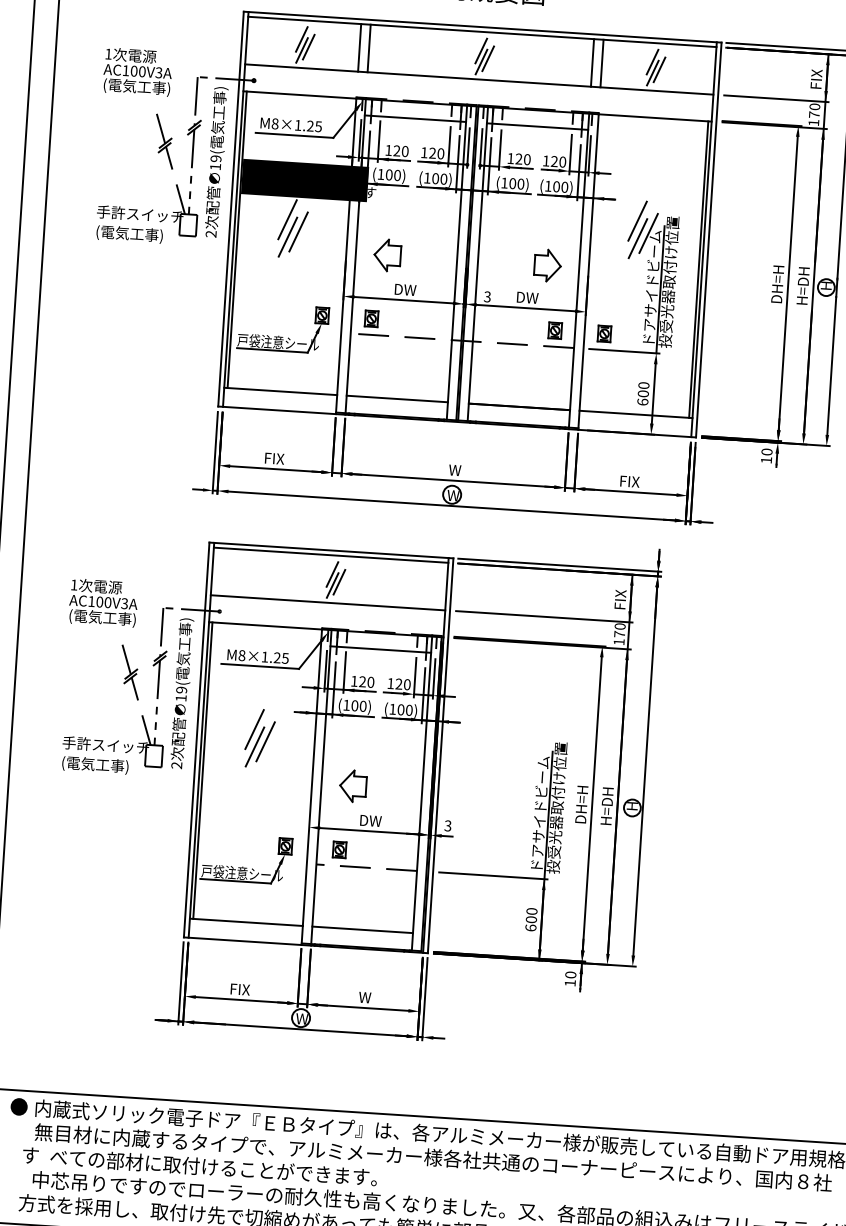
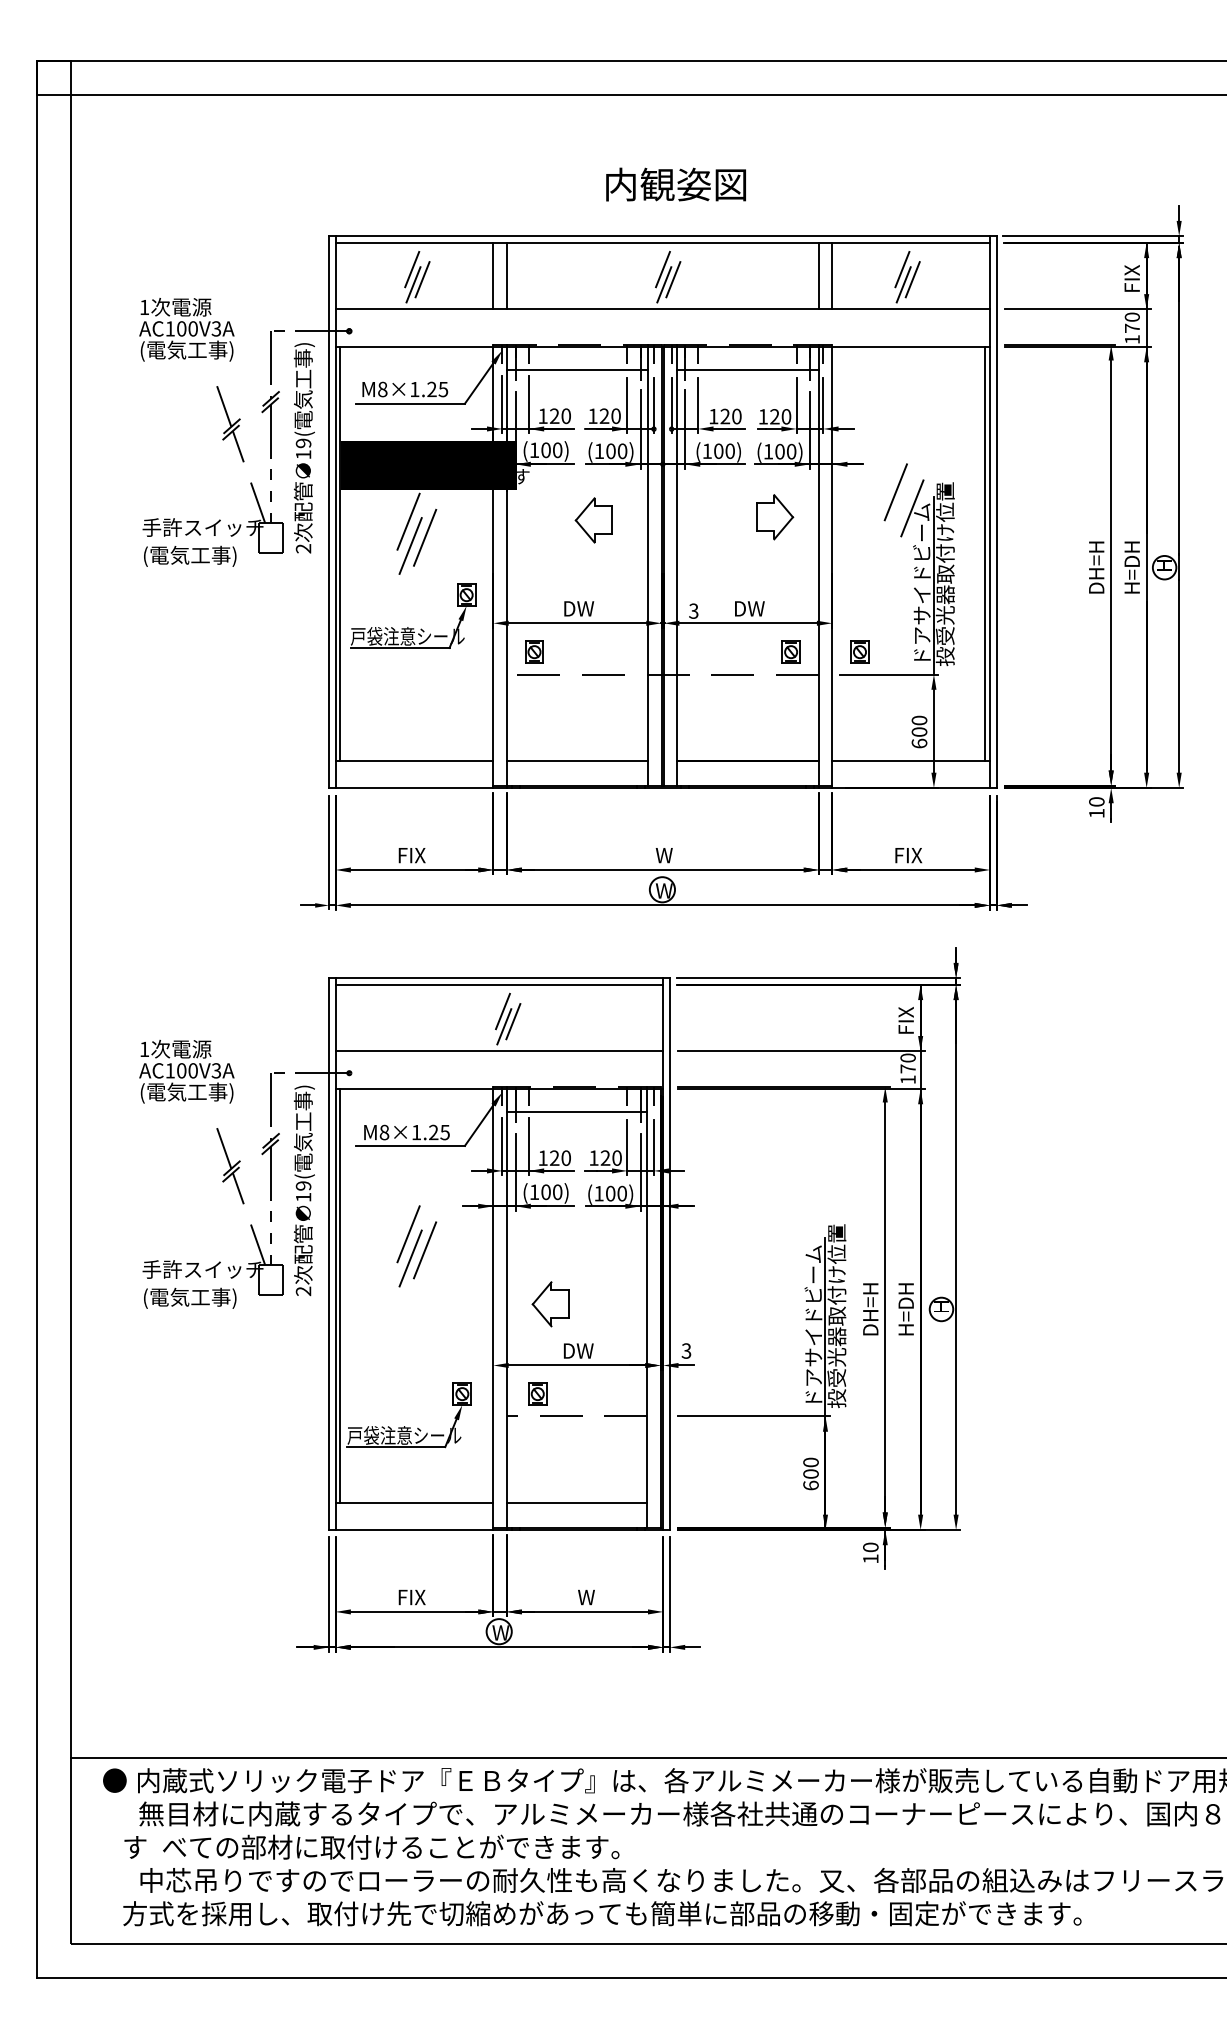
line: (637, 238) -> (897, 516), removed
part: (387, 255) -> (593, 520), moved
part: (548, 265) -> (775, 517), moved
part: (279, 336) -> (408, 627), moved

